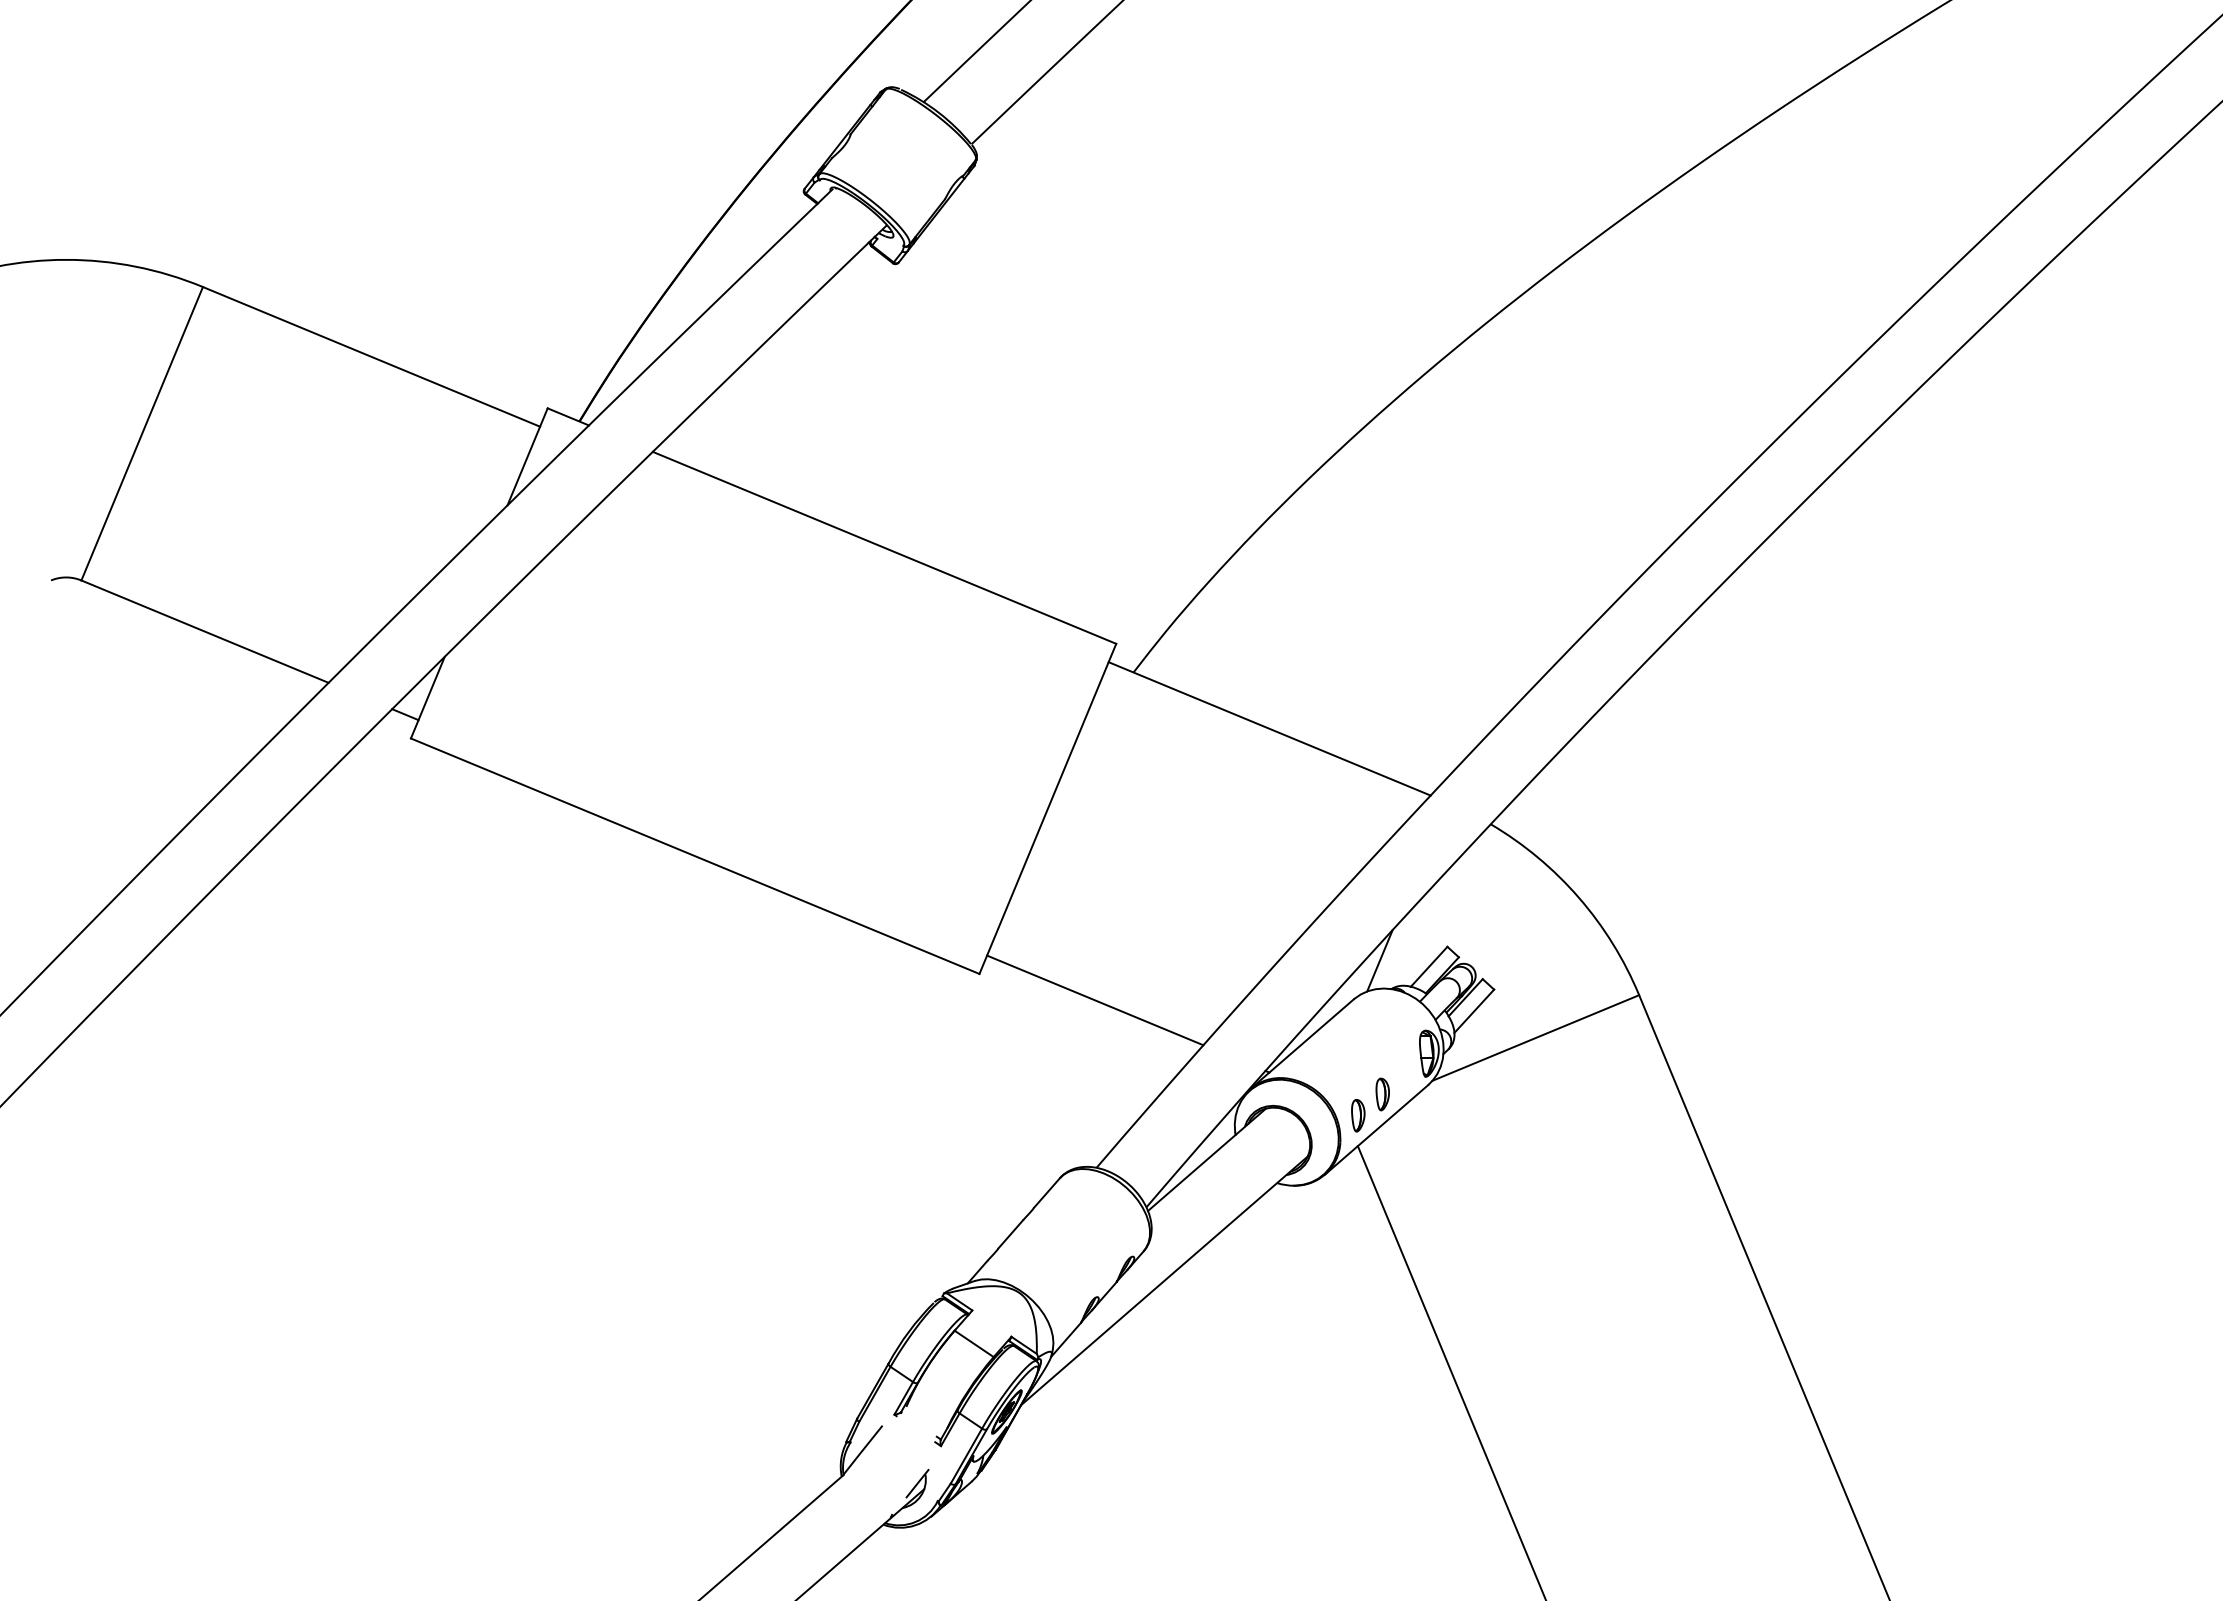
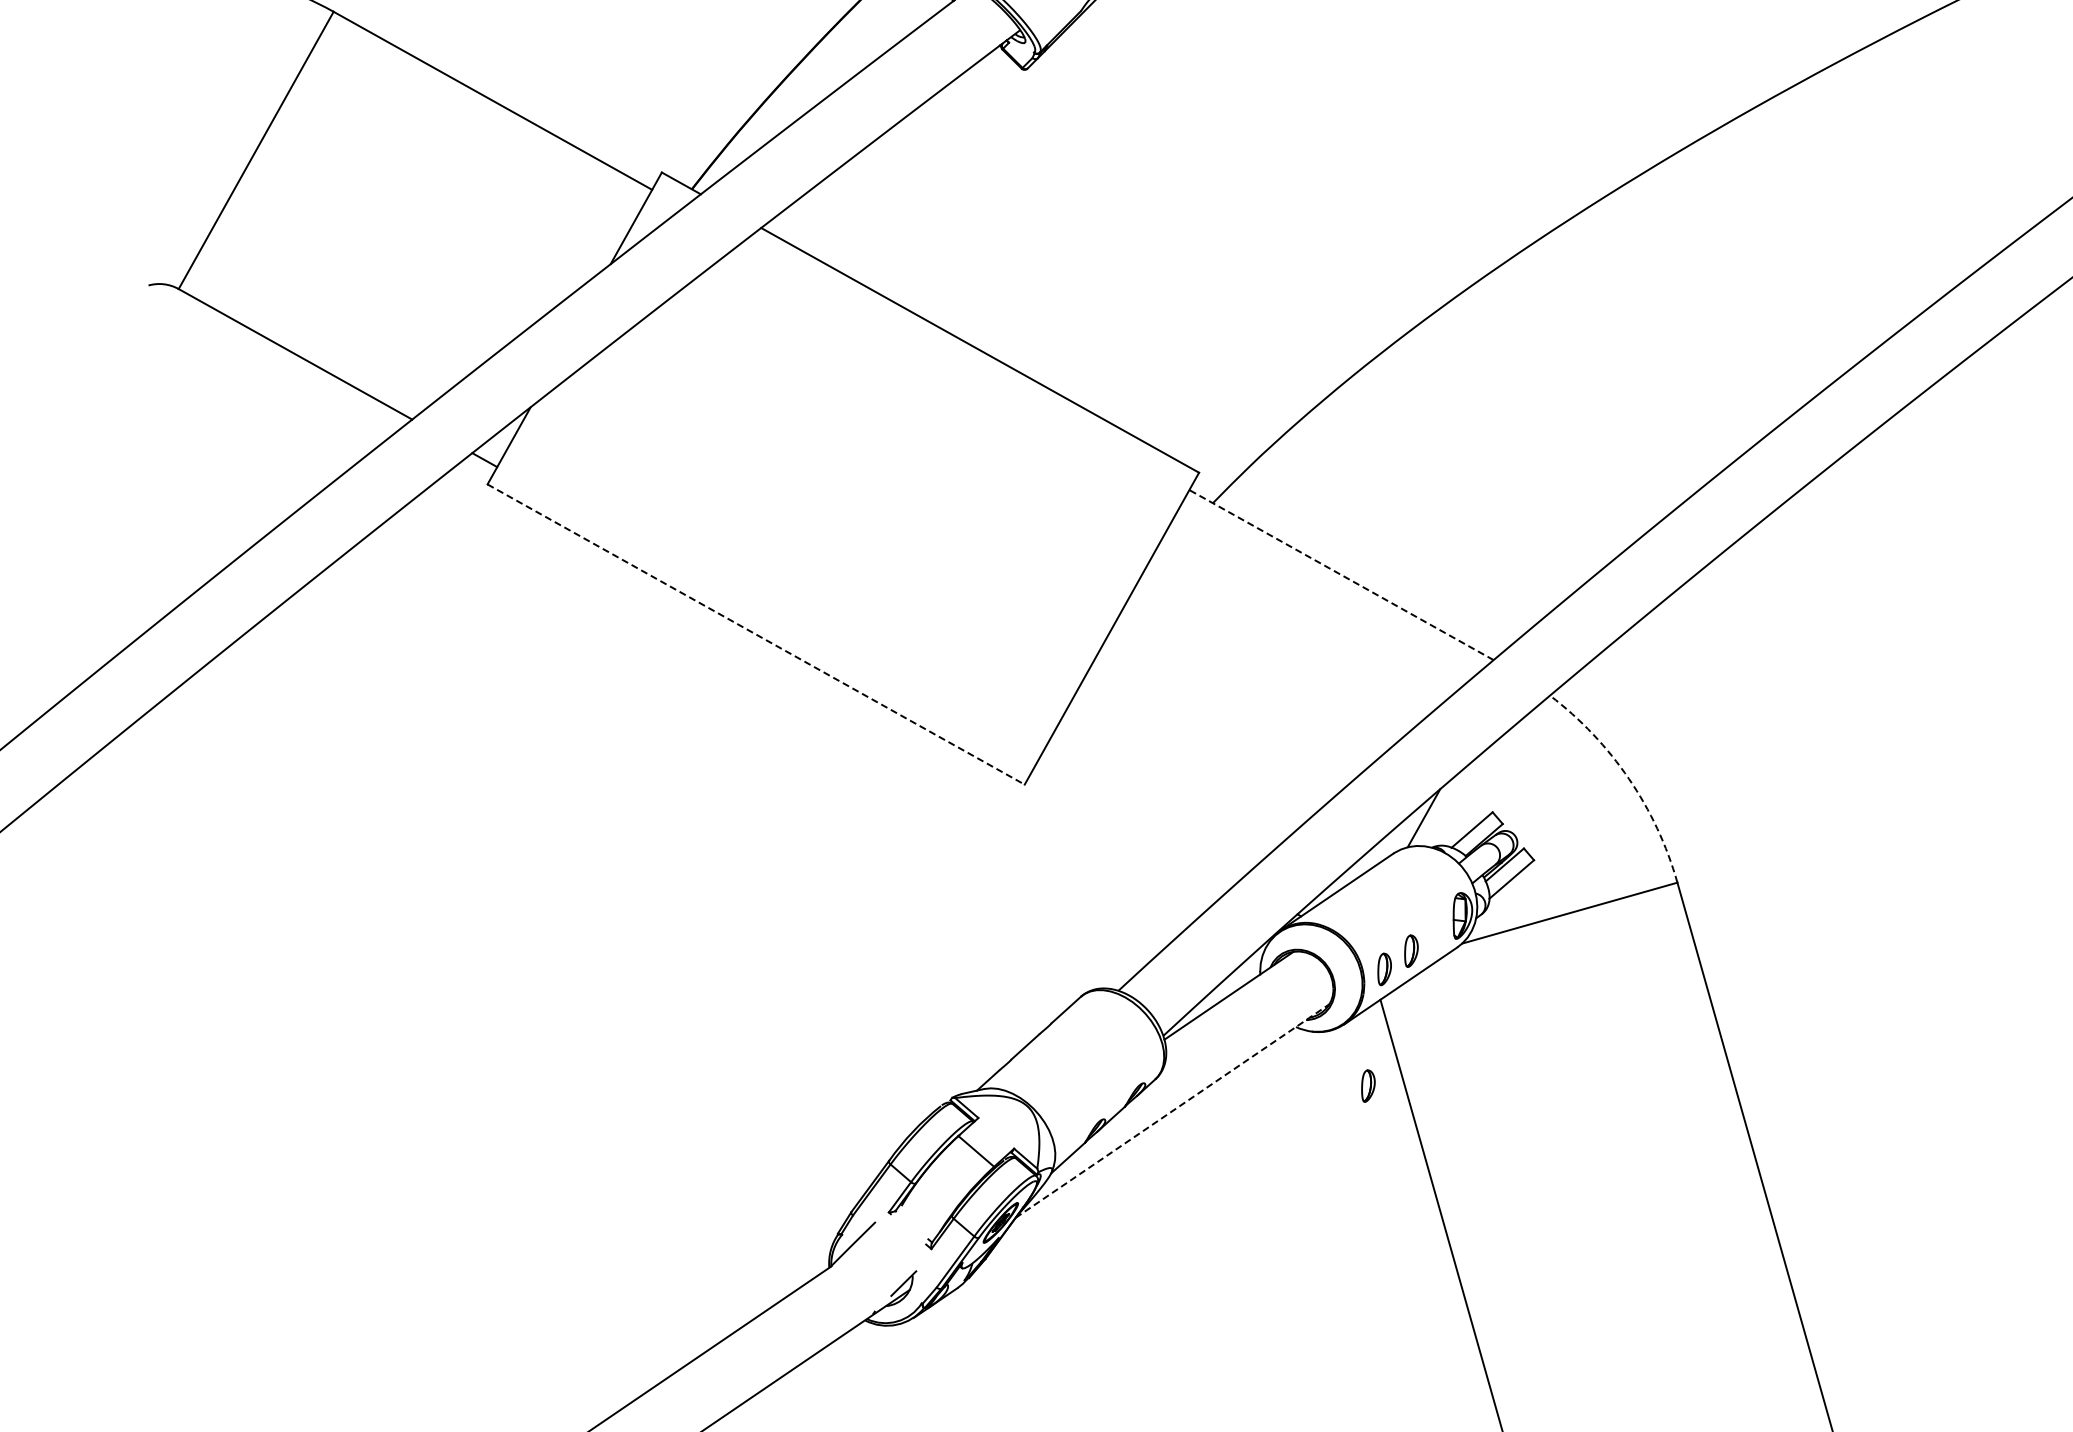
line: (1269, 728) -> (1341, 574), solid -> dashed
line: (695, 856) -> (756, 634), solid -> dashed
arc: (1578, 897) -> (1628, 778), solid -> dashed
line: (1095, 1000) -> (1136, 824), removed
part: (1355, 1233) -> (1367, 1086), added
line: (1164, 1280) -> (1172, 1110), solid -> dashed

